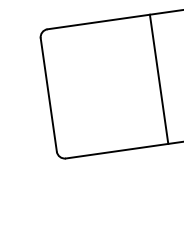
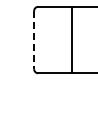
line: (158, 78) -> (71, 39), moved
line: (49, 95) -> (34, 40), solid -> dashed

